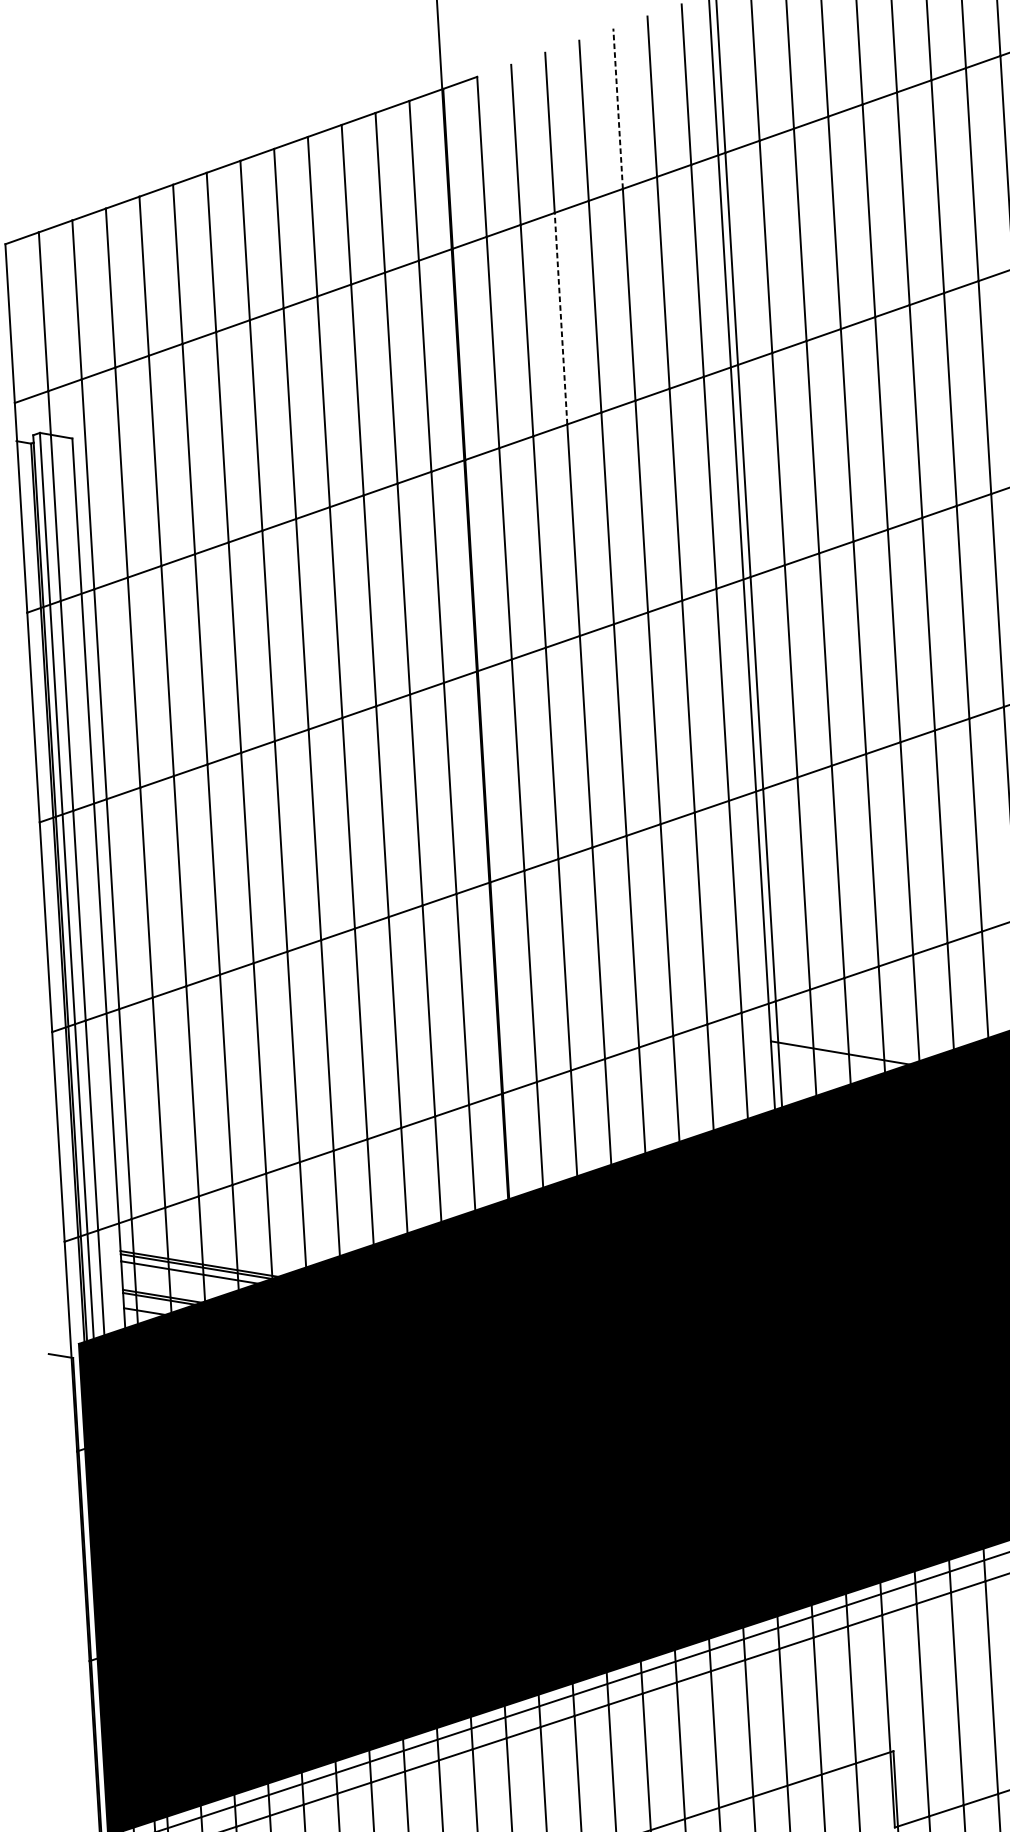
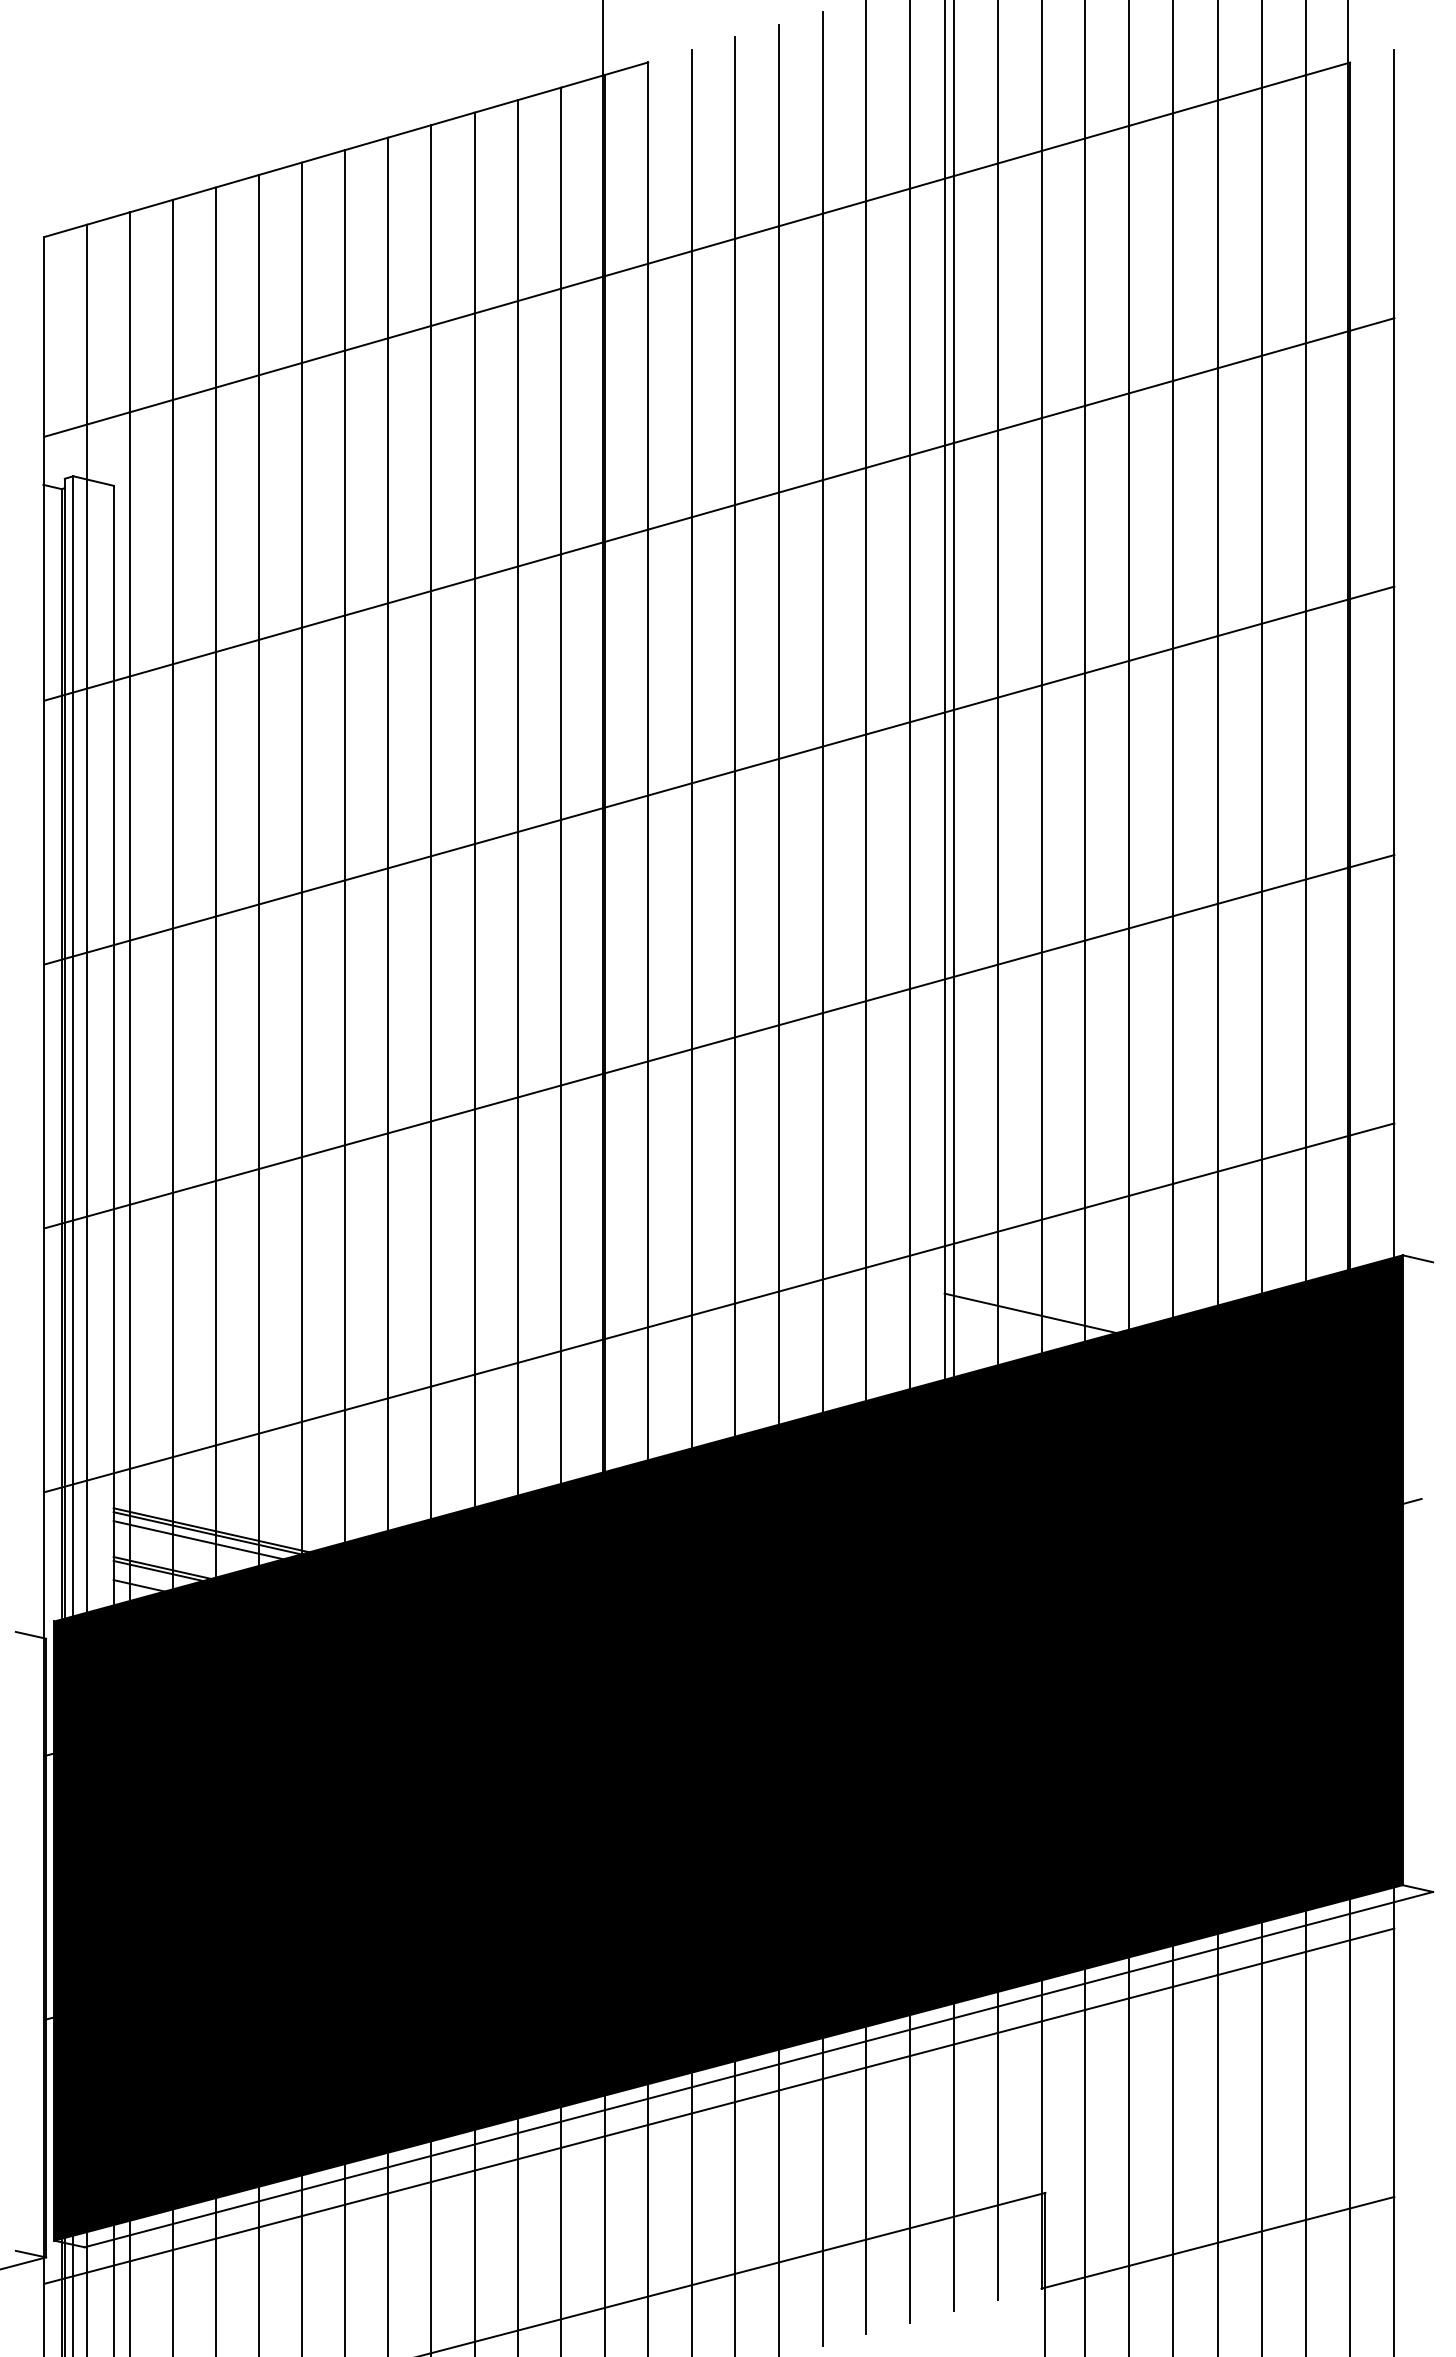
line: (618, 108) -> (822, 112), dashed -> solid
line: (561, 318) -> (735, 371), dashed -> solid

